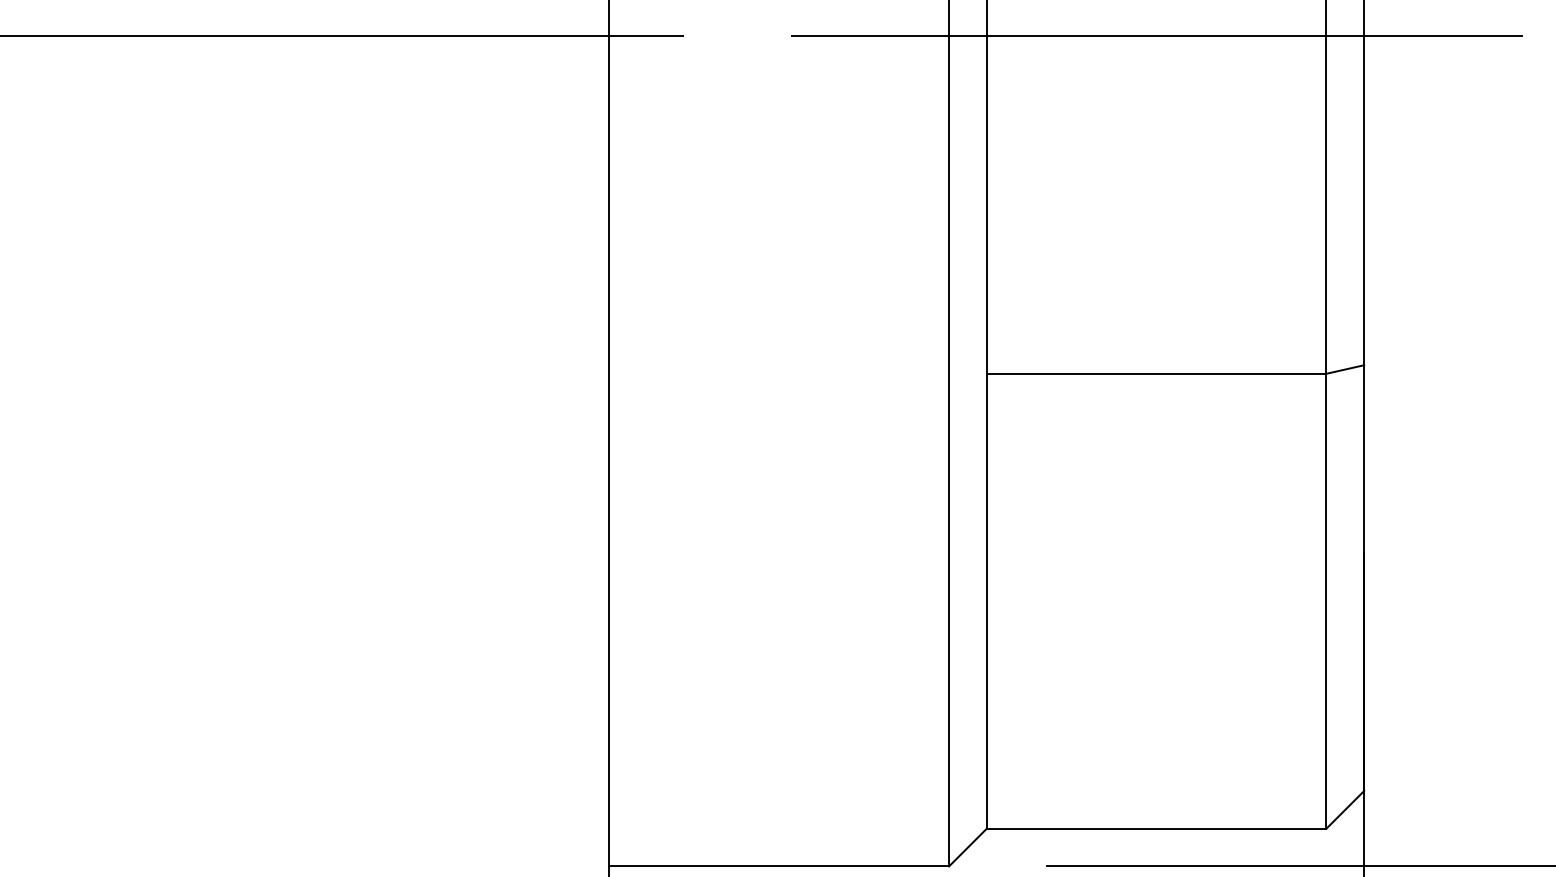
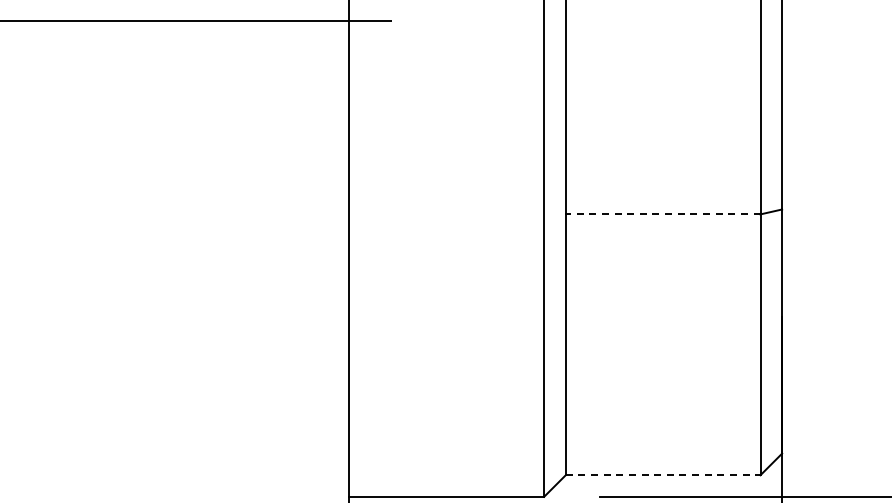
line: (1157, 35) -> (663, 20), removed
line: (1155, 373) -> (662, 214), solid -> dashed
line: (1157, 829) -> (663, 475), solid -> dashed

